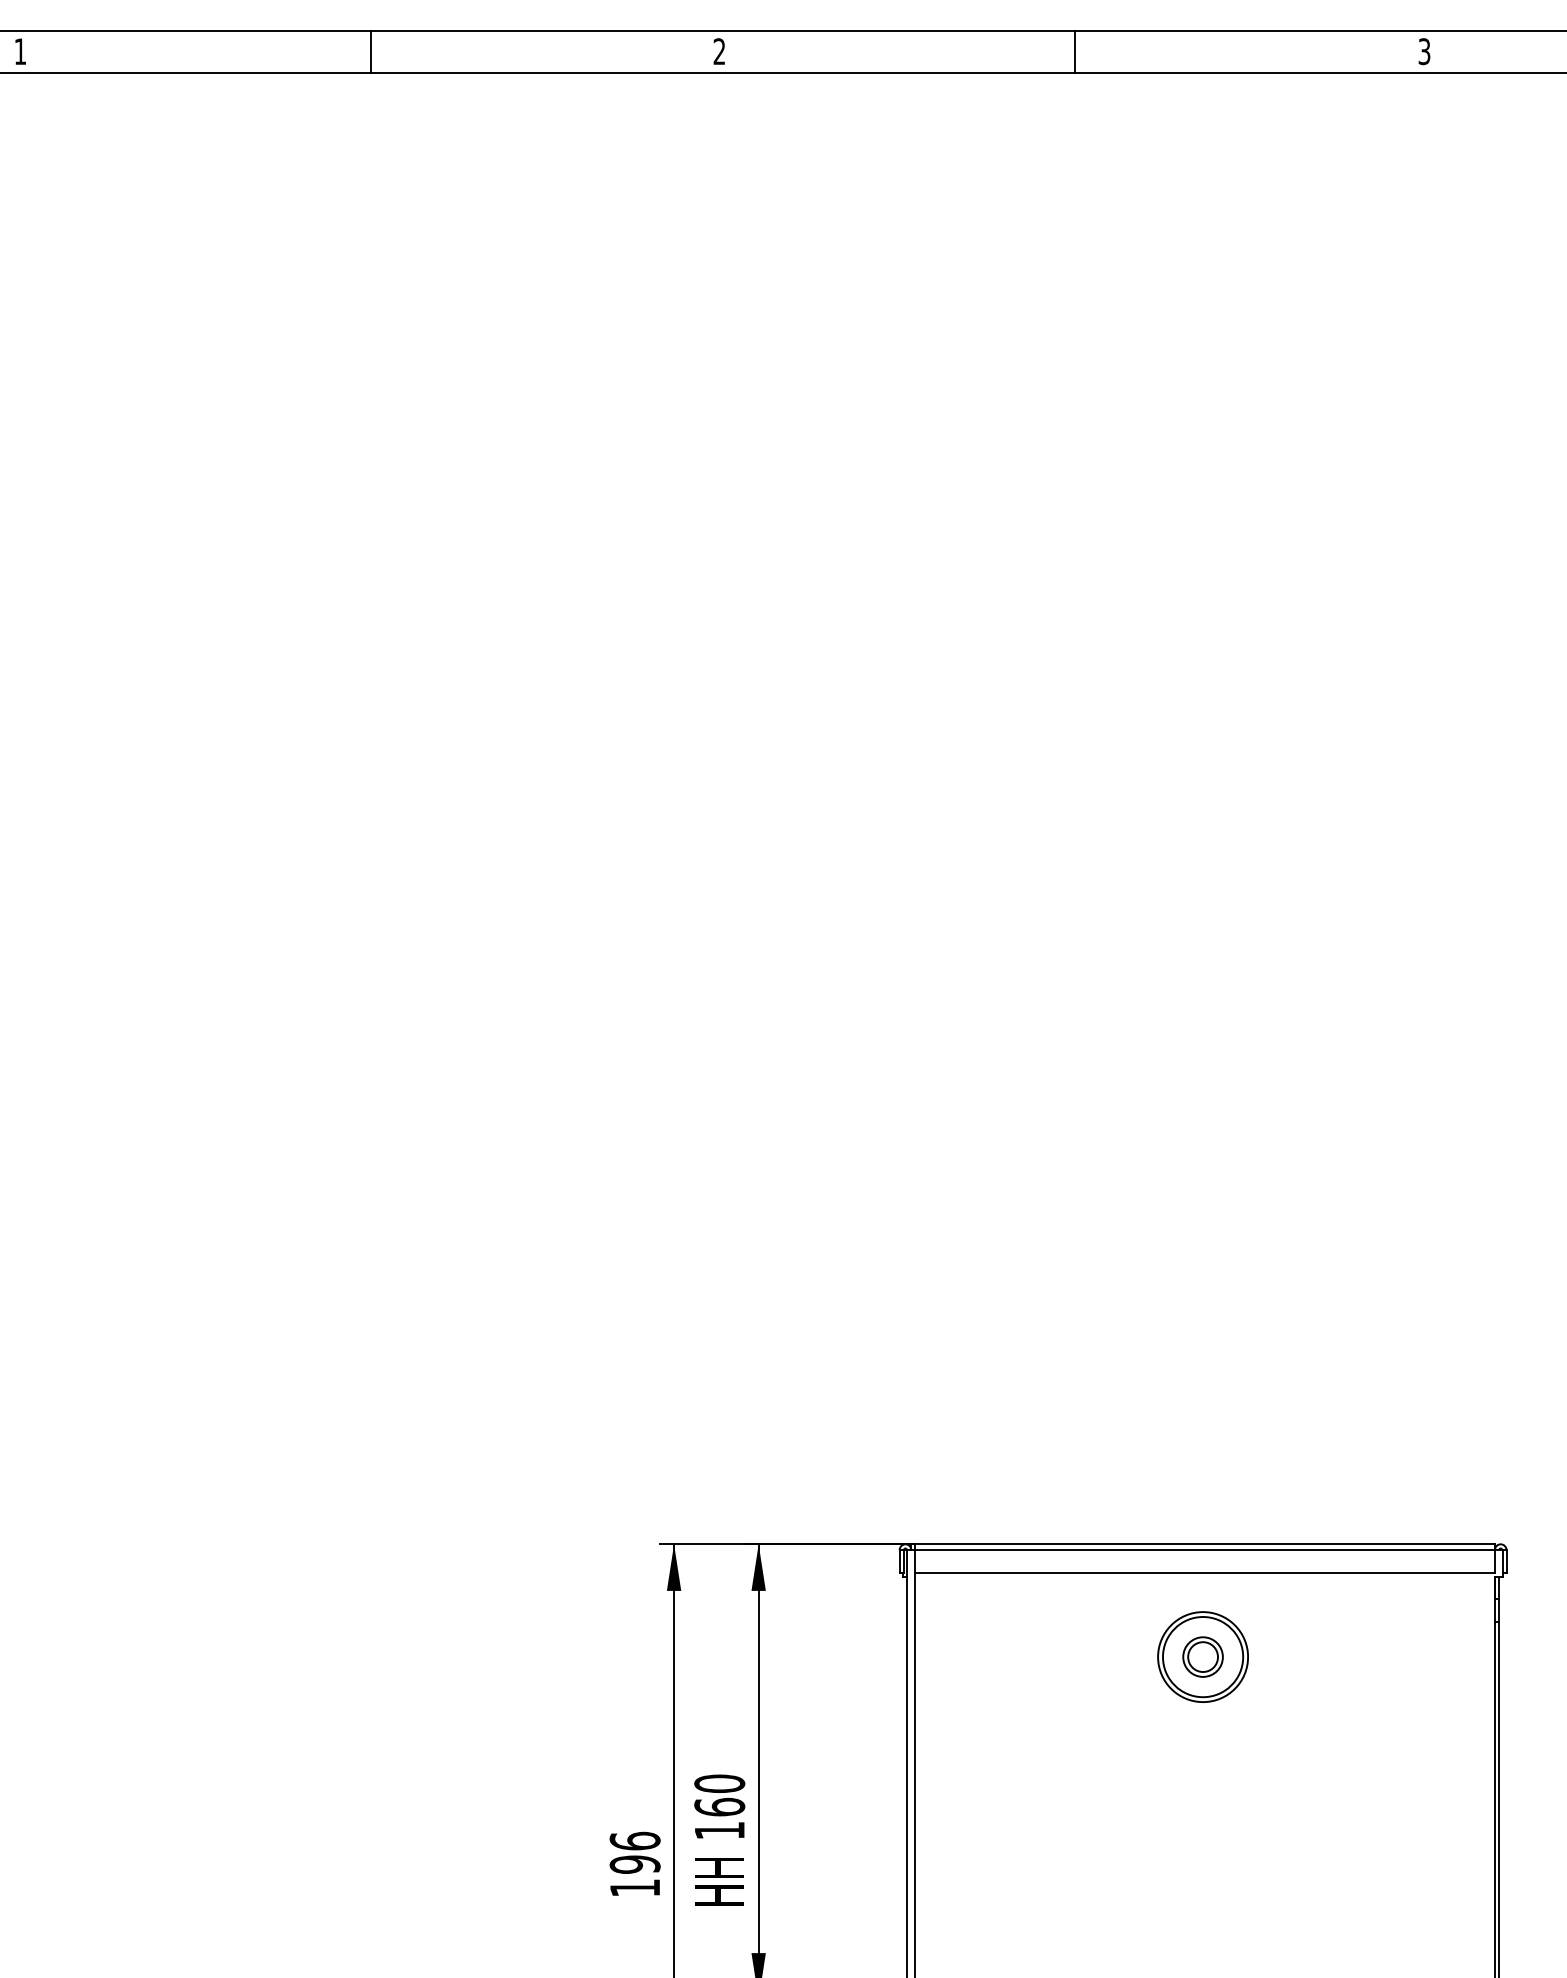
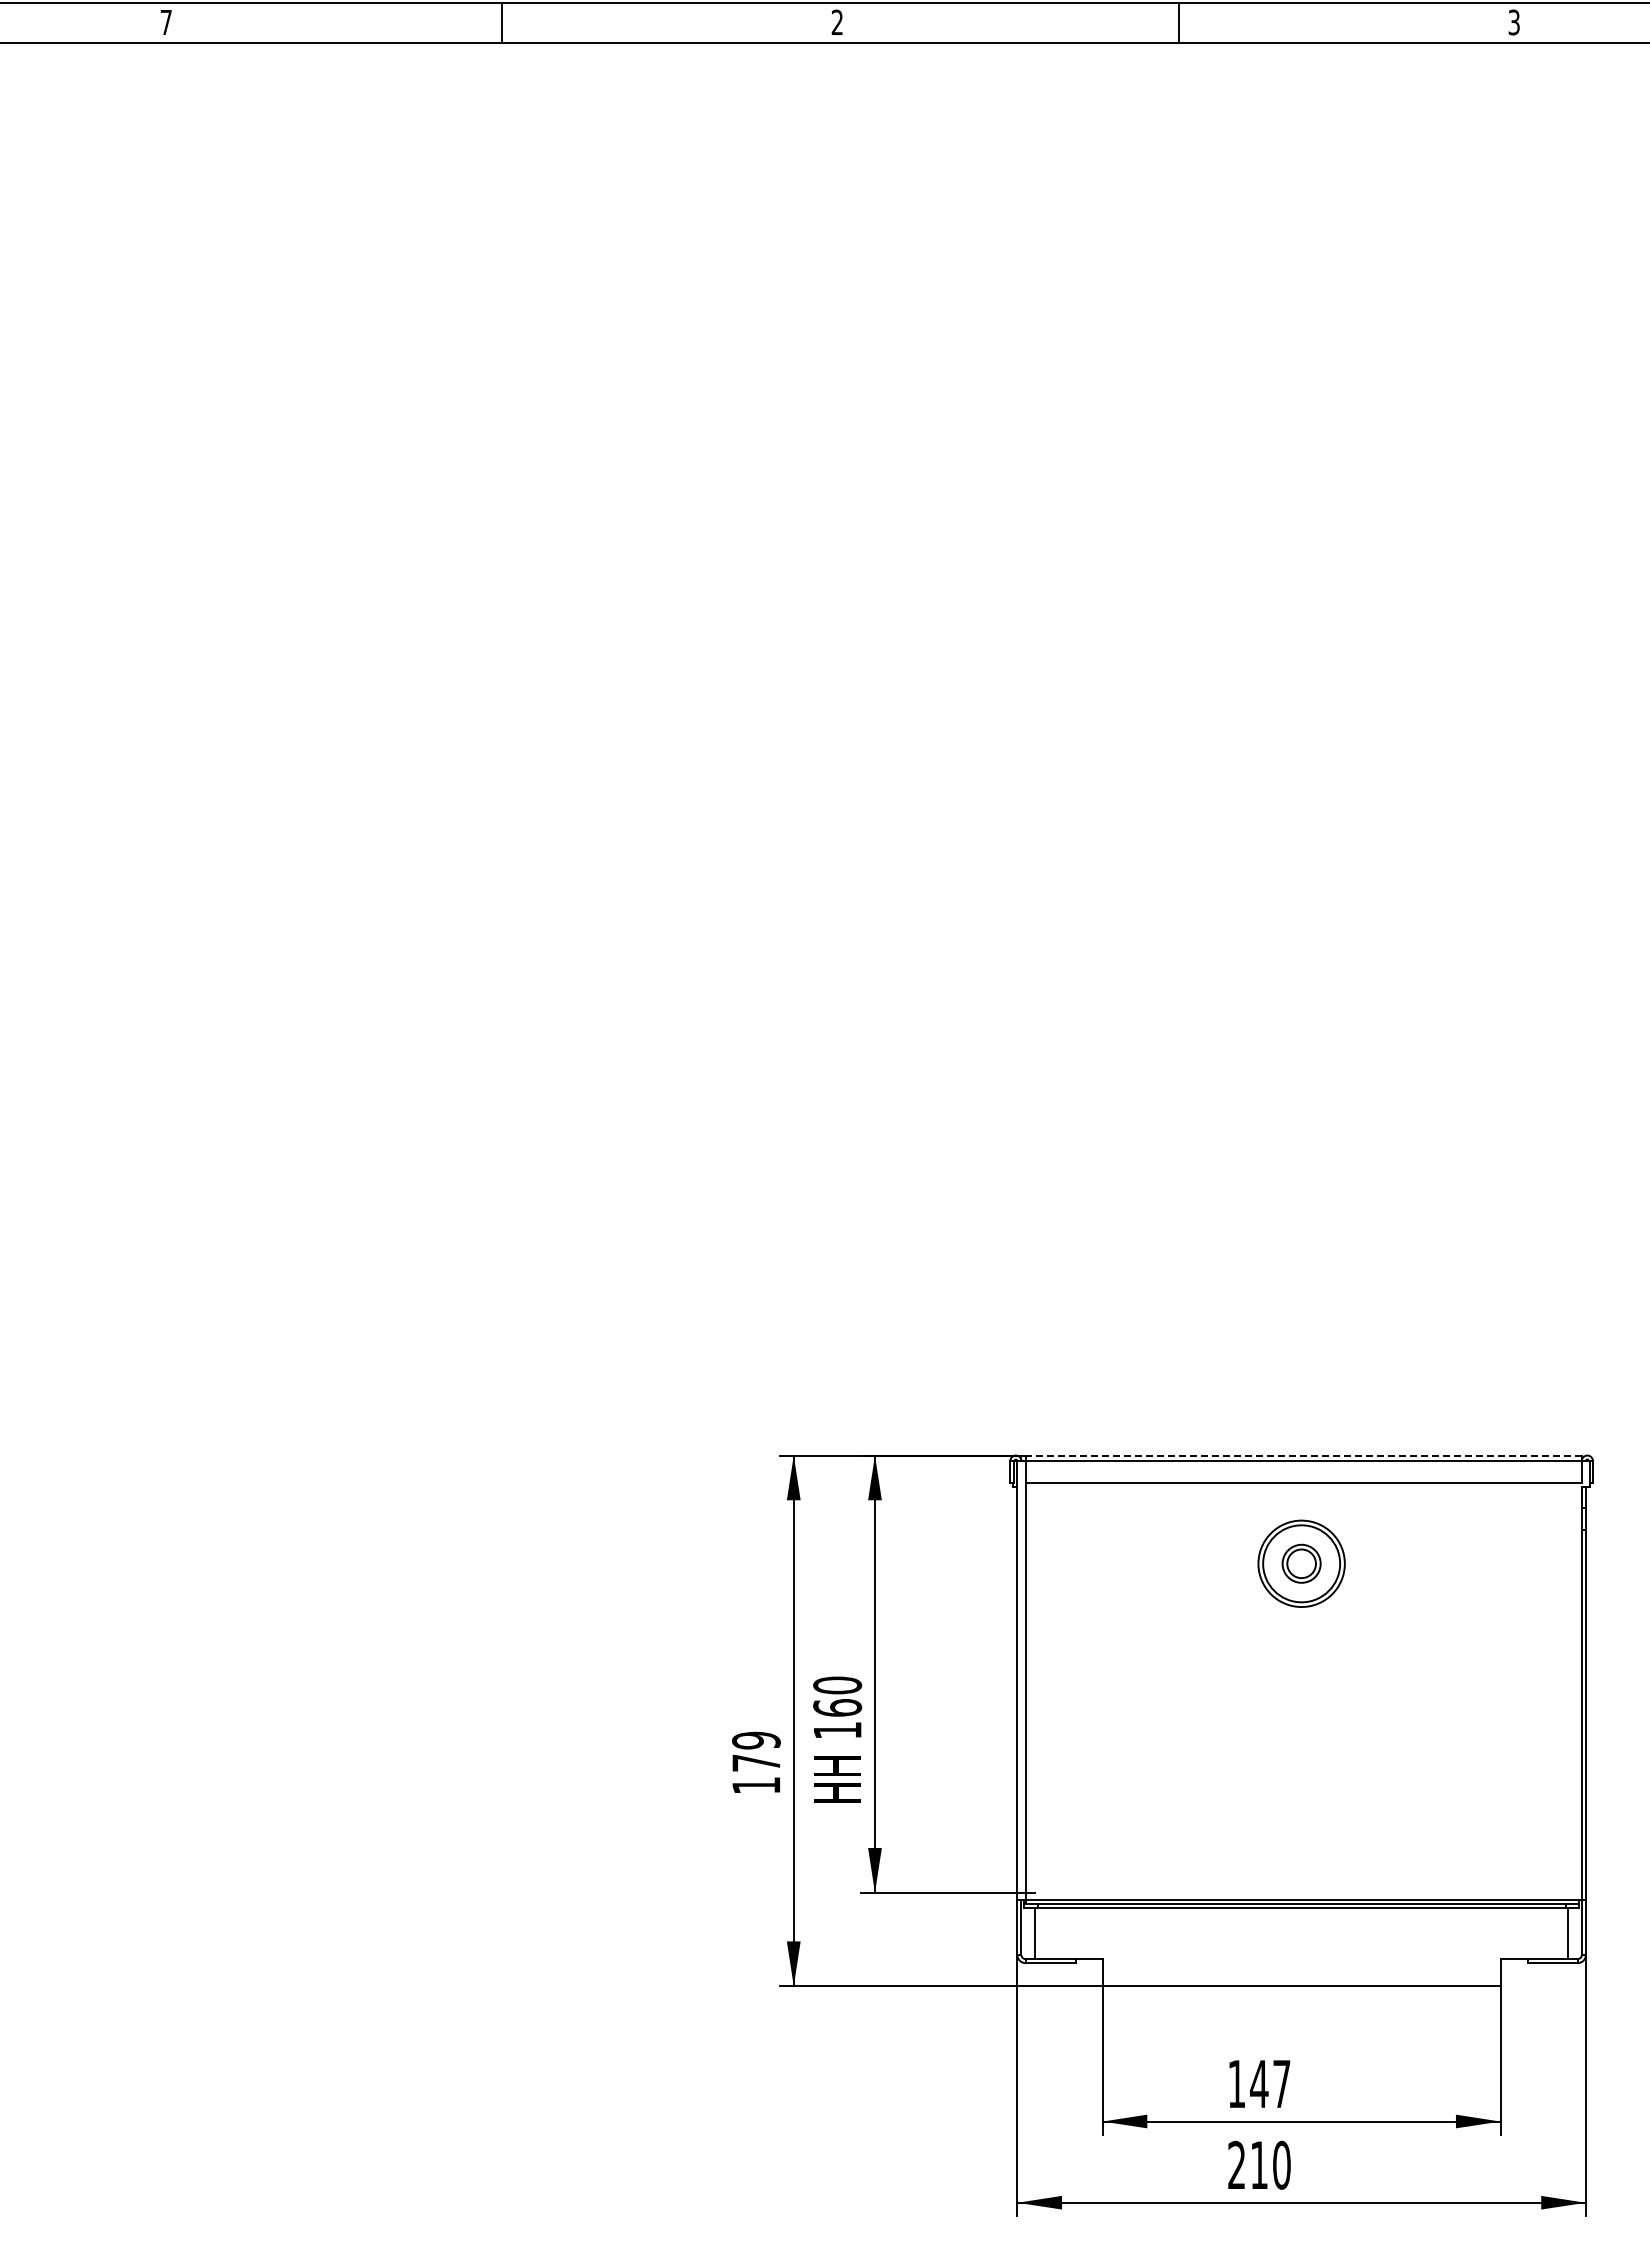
text: (19, 51) -> (165, 22), 1 -> 7
line: (1205, 1544) -> (1303, 1455), solid -> dashed
text: (634, 1852) -> (755, 1751), 196 -> 179

